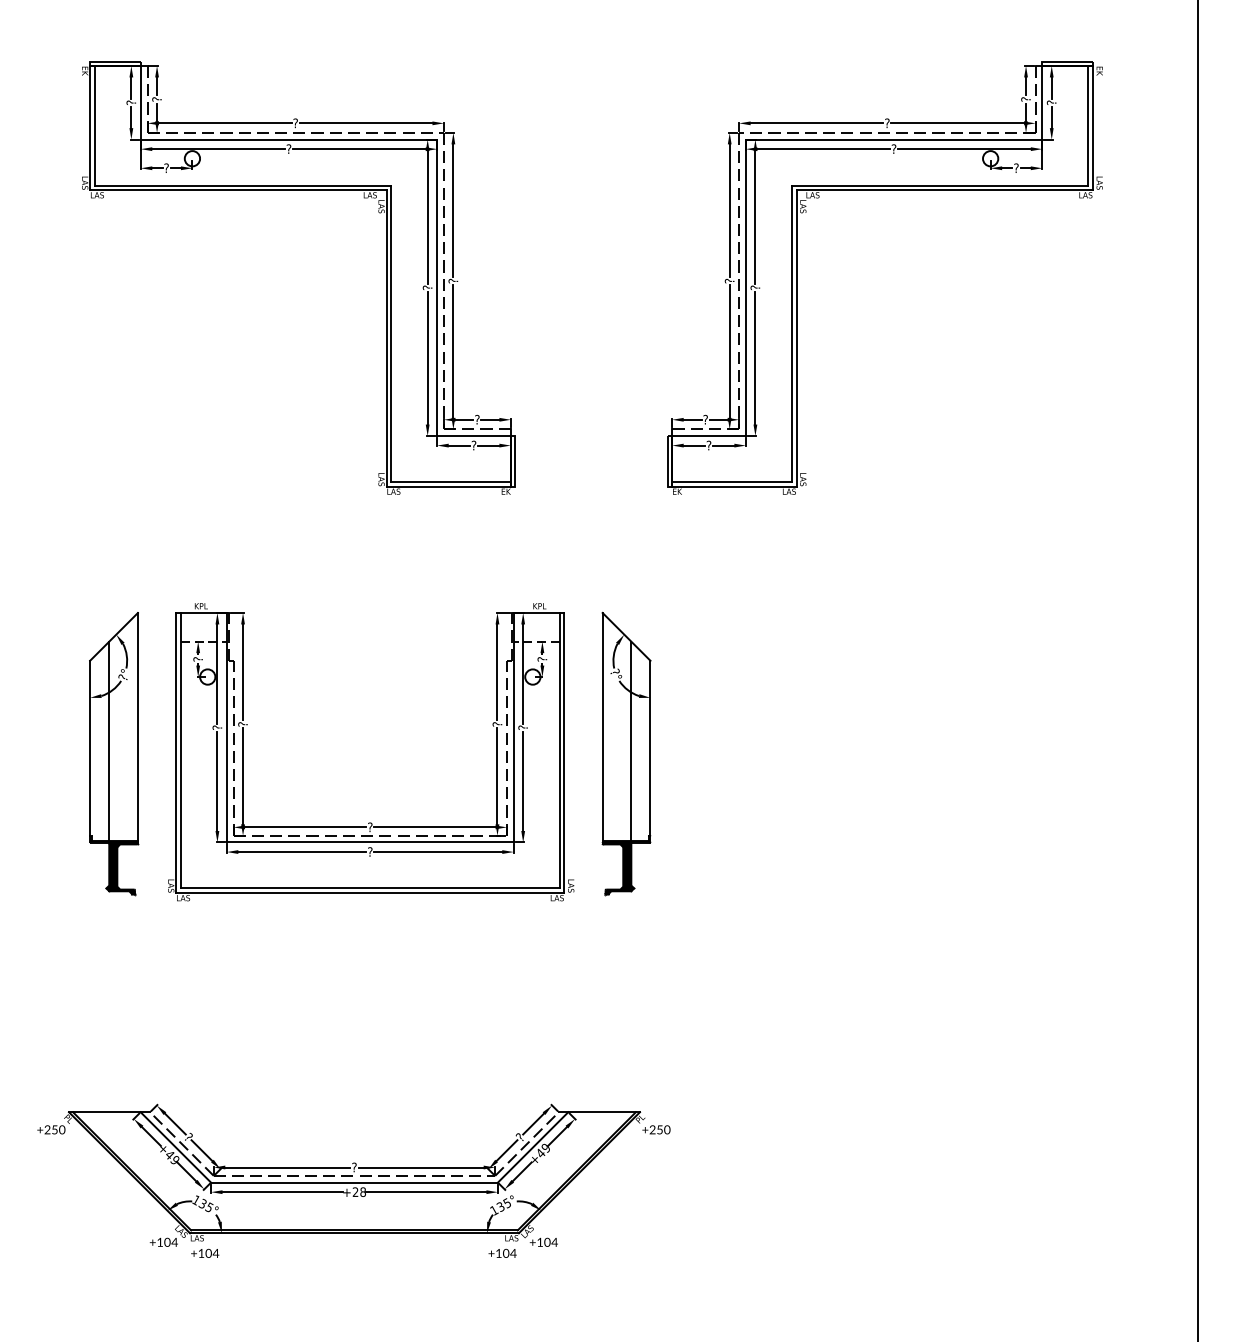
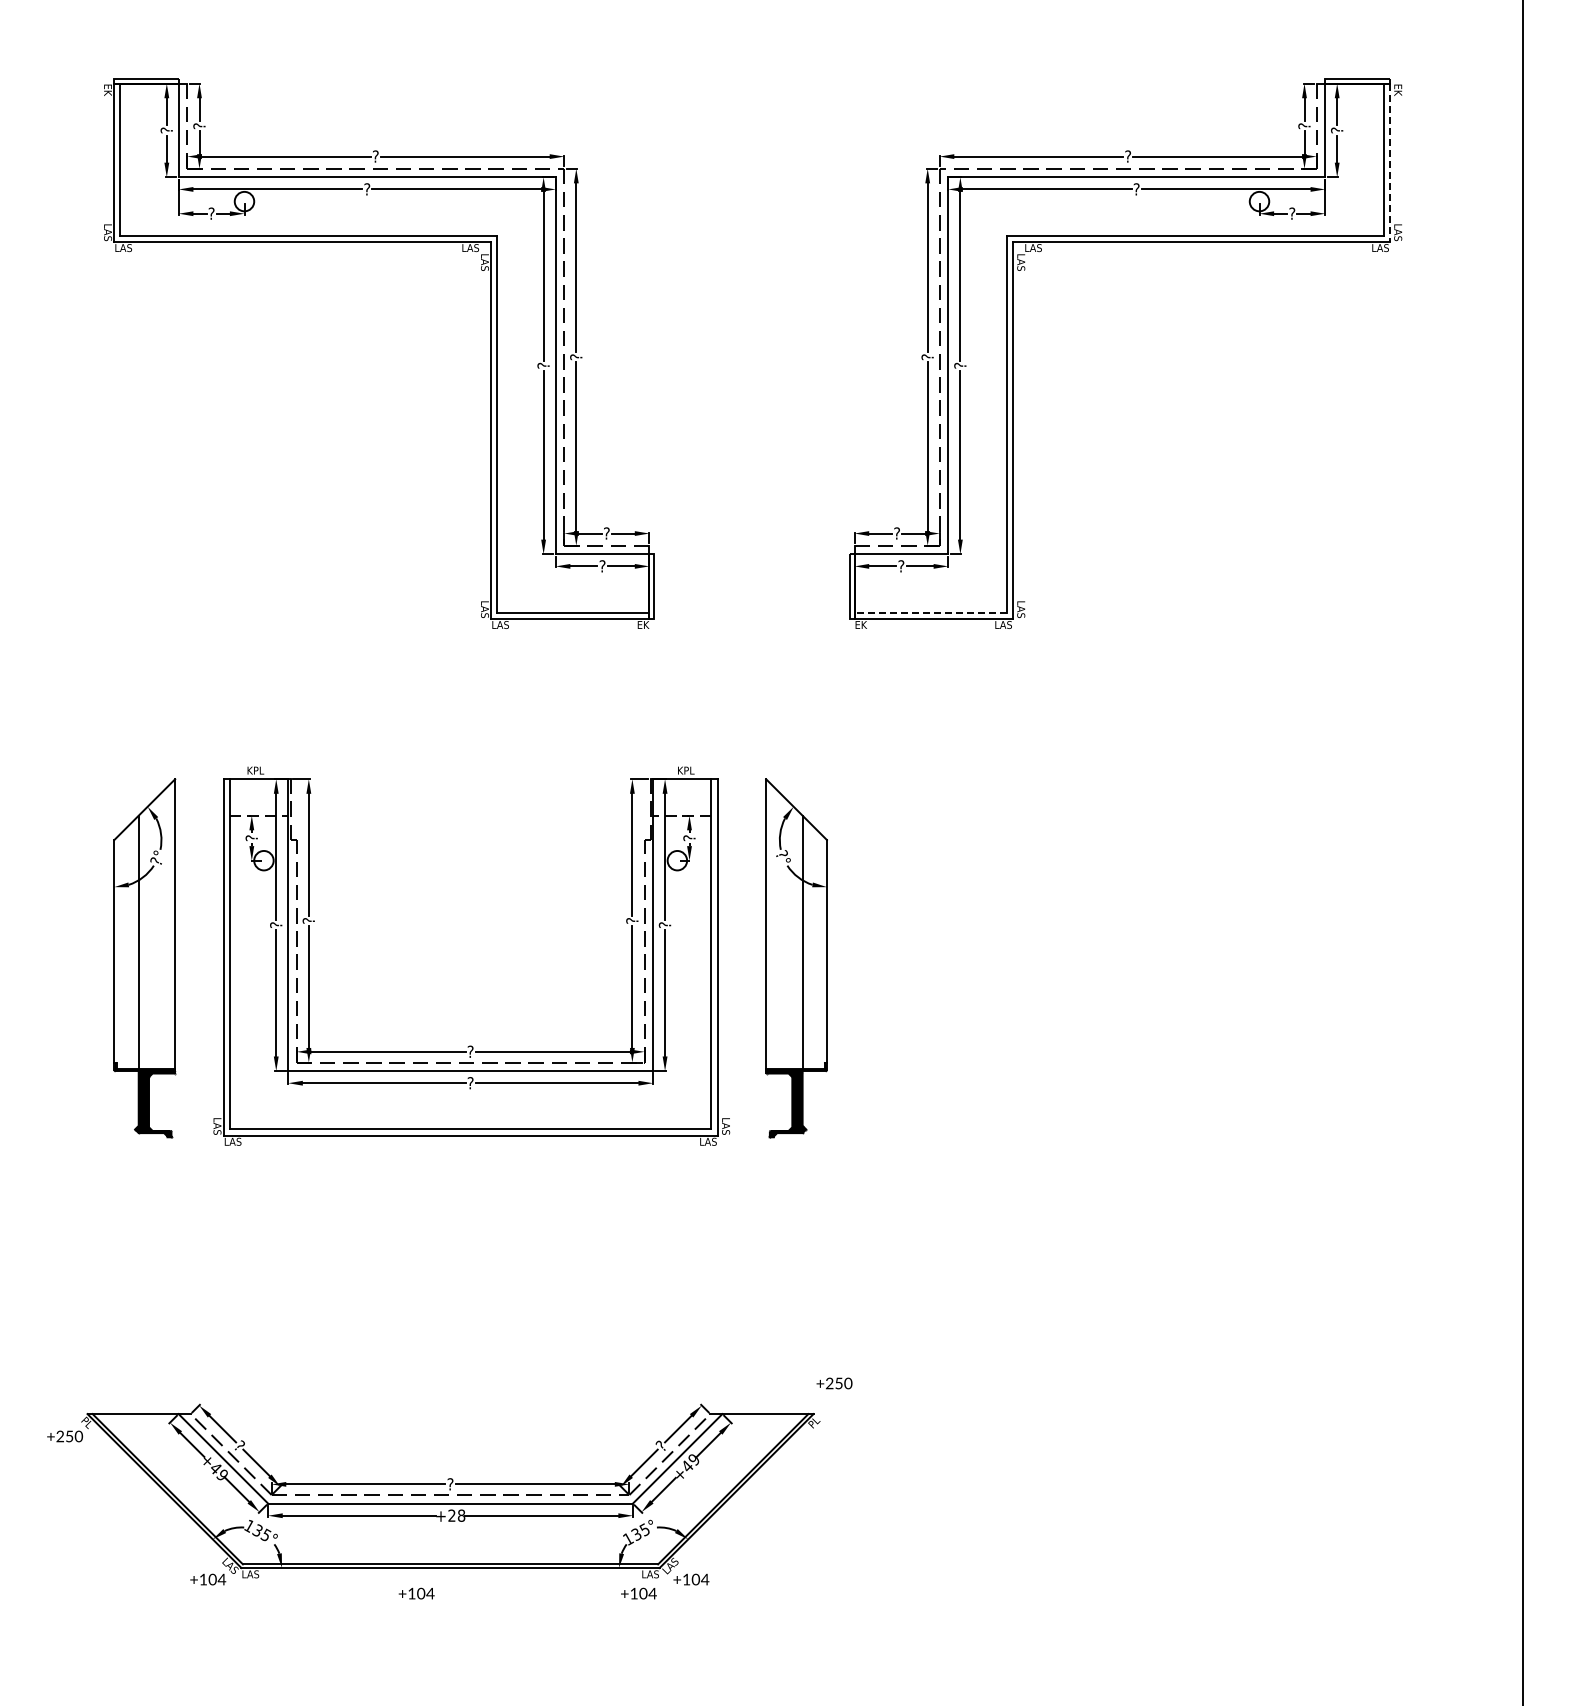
line: (1092, 128) -> (1389, 163), solid -> dashed
line: (731, 481) -> (930, 612), solid -> dashed
text: (656, 1129) -> (834, 1383), moved
text: (205, 1253) -> (416, 1593), moved

